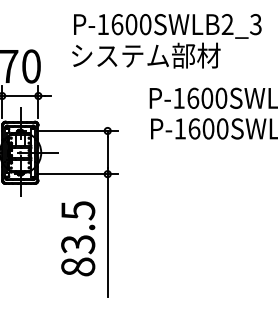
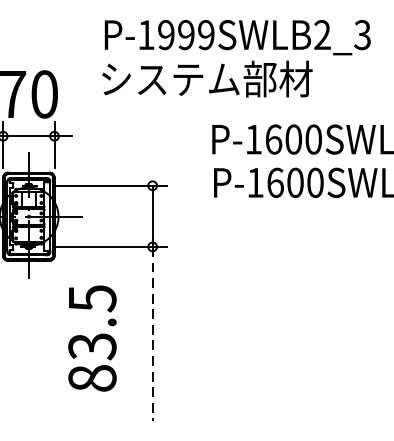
text: (131, 24) -> (186, 34), P-1600SWLB2_3 -> P-1999SWLB2_3
line: (107, 236) -> (152, 335), solid -> dashed
text: (78, 238) -> (92, 338), moved

